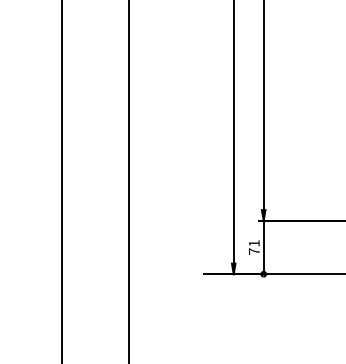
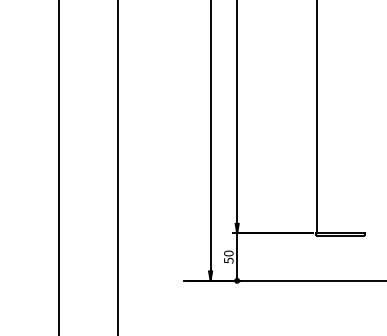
text: (253, 246) -> (228, 256), 71 -> 50

